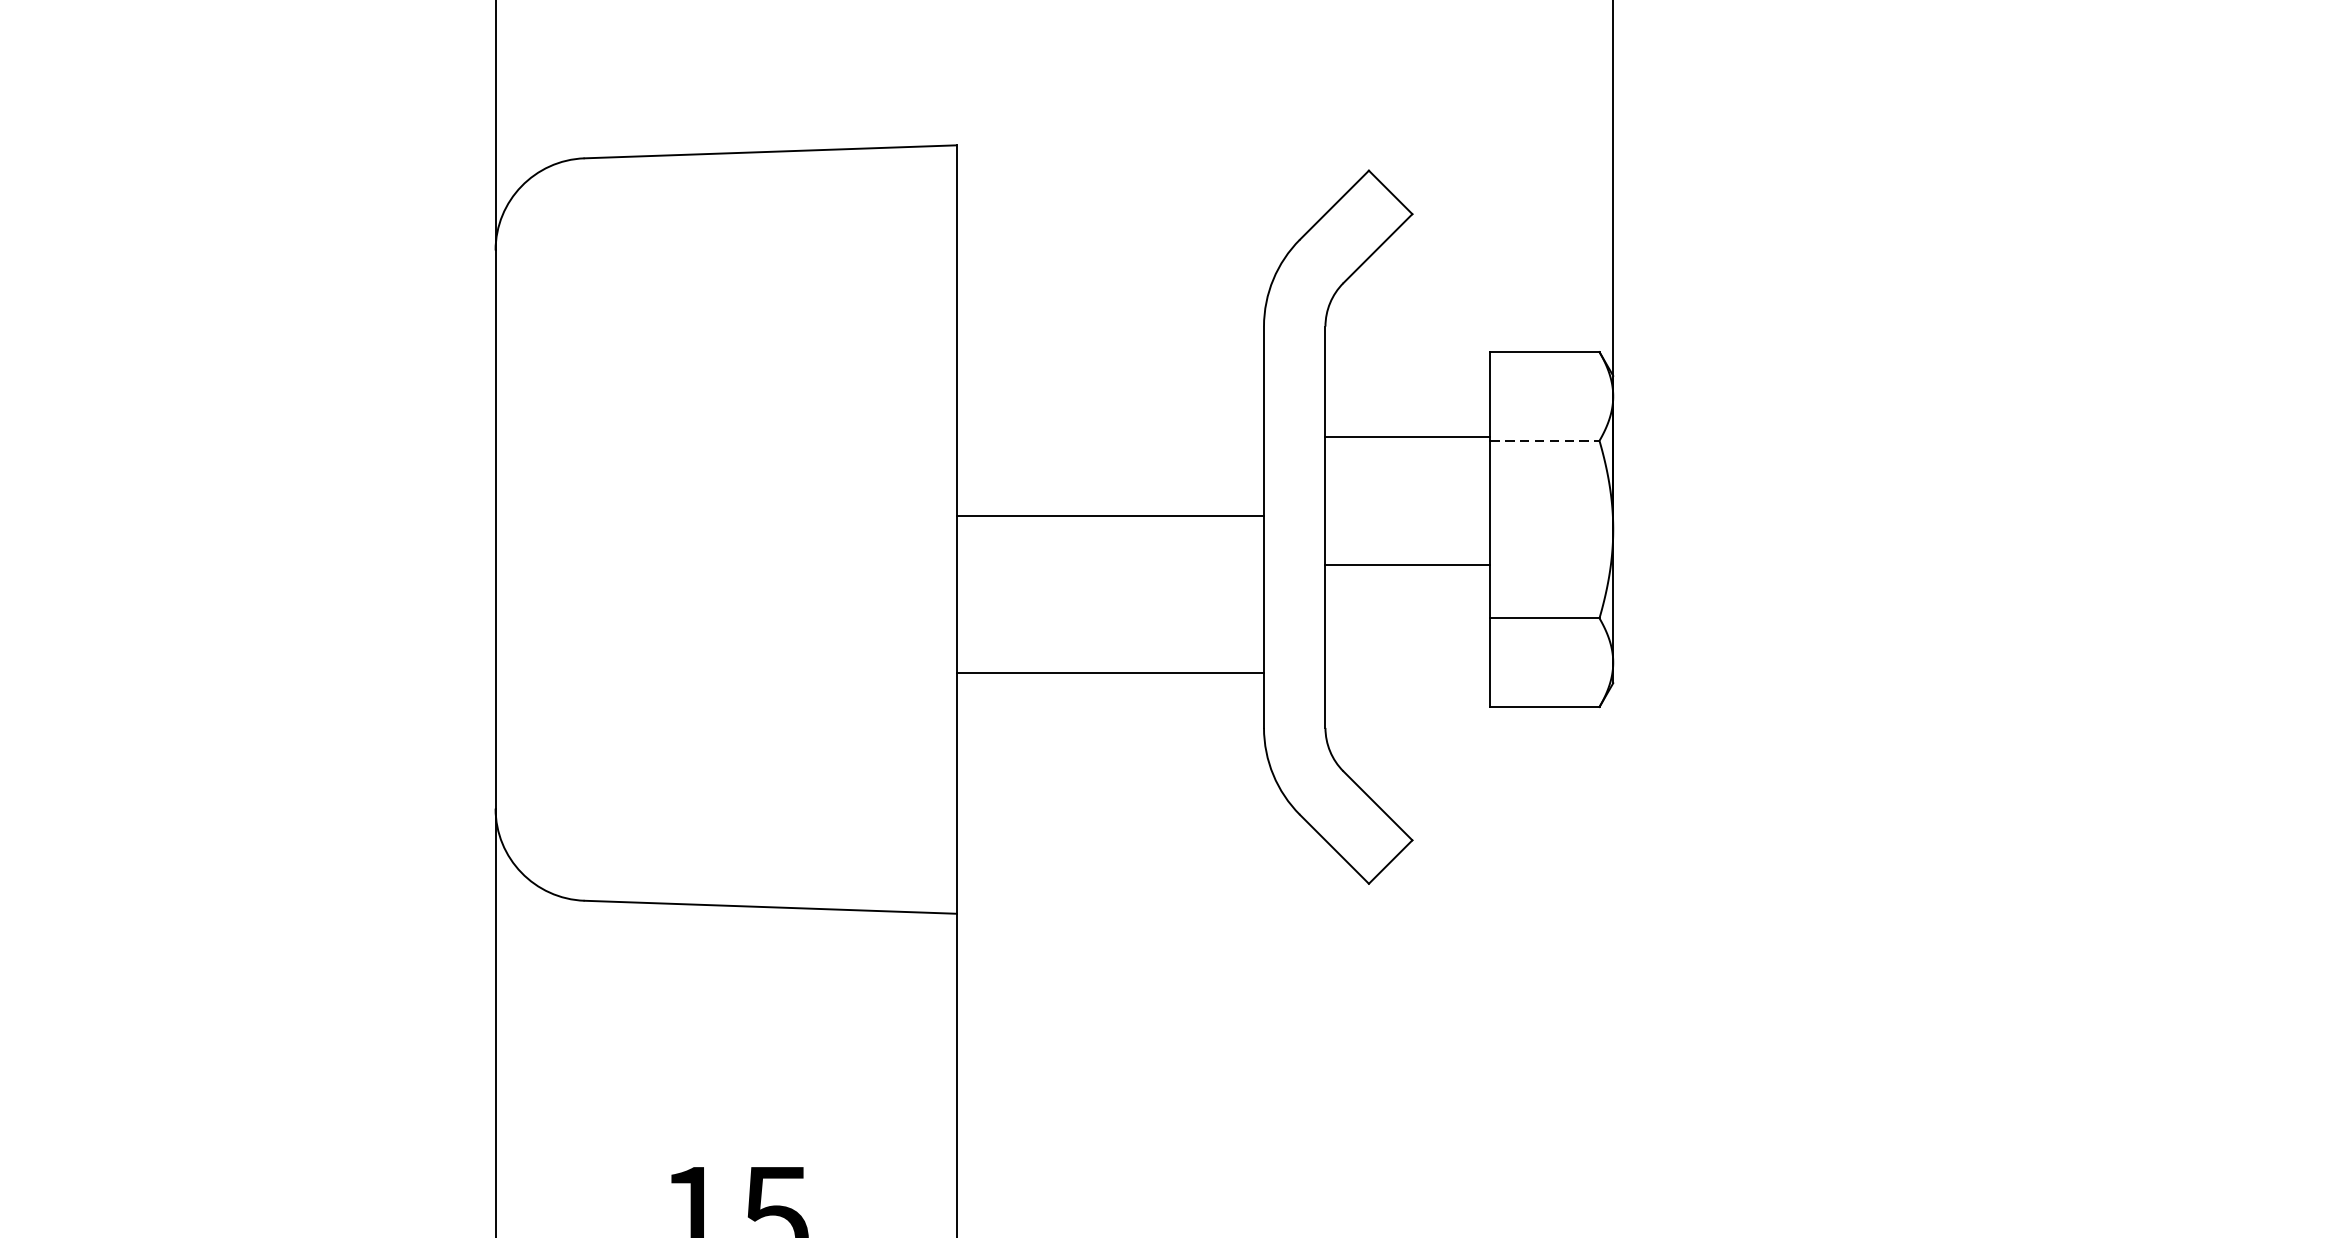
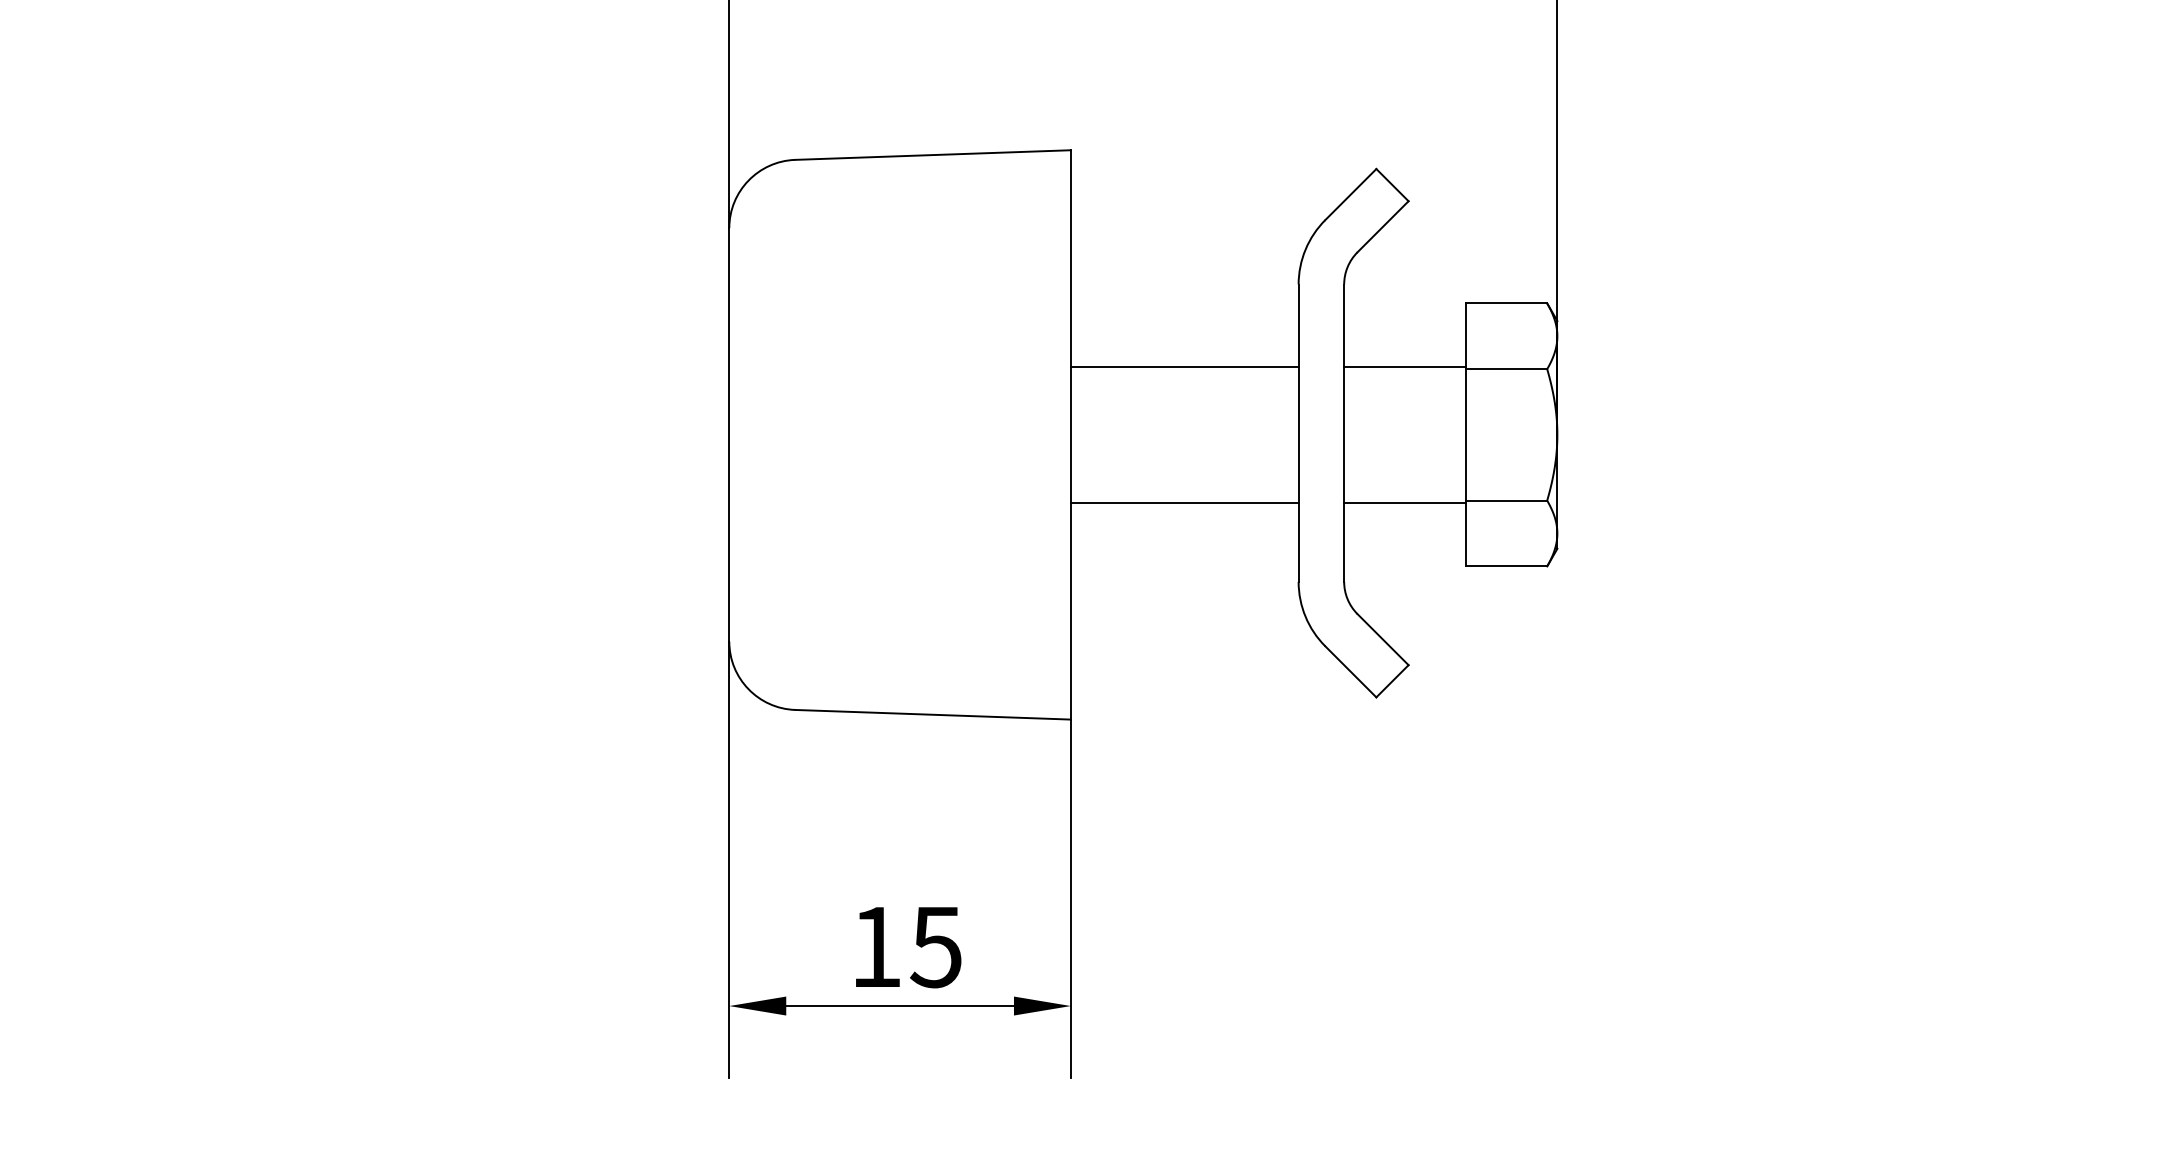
line: (1545, 441) -> (1507, 369), dashed -> solid
line: (1109, 515) -> (1184, 366), moved
line: (1408, 565) -> (1405, 503), moved
line: (1109, 673) -> (1184, 503), moved

